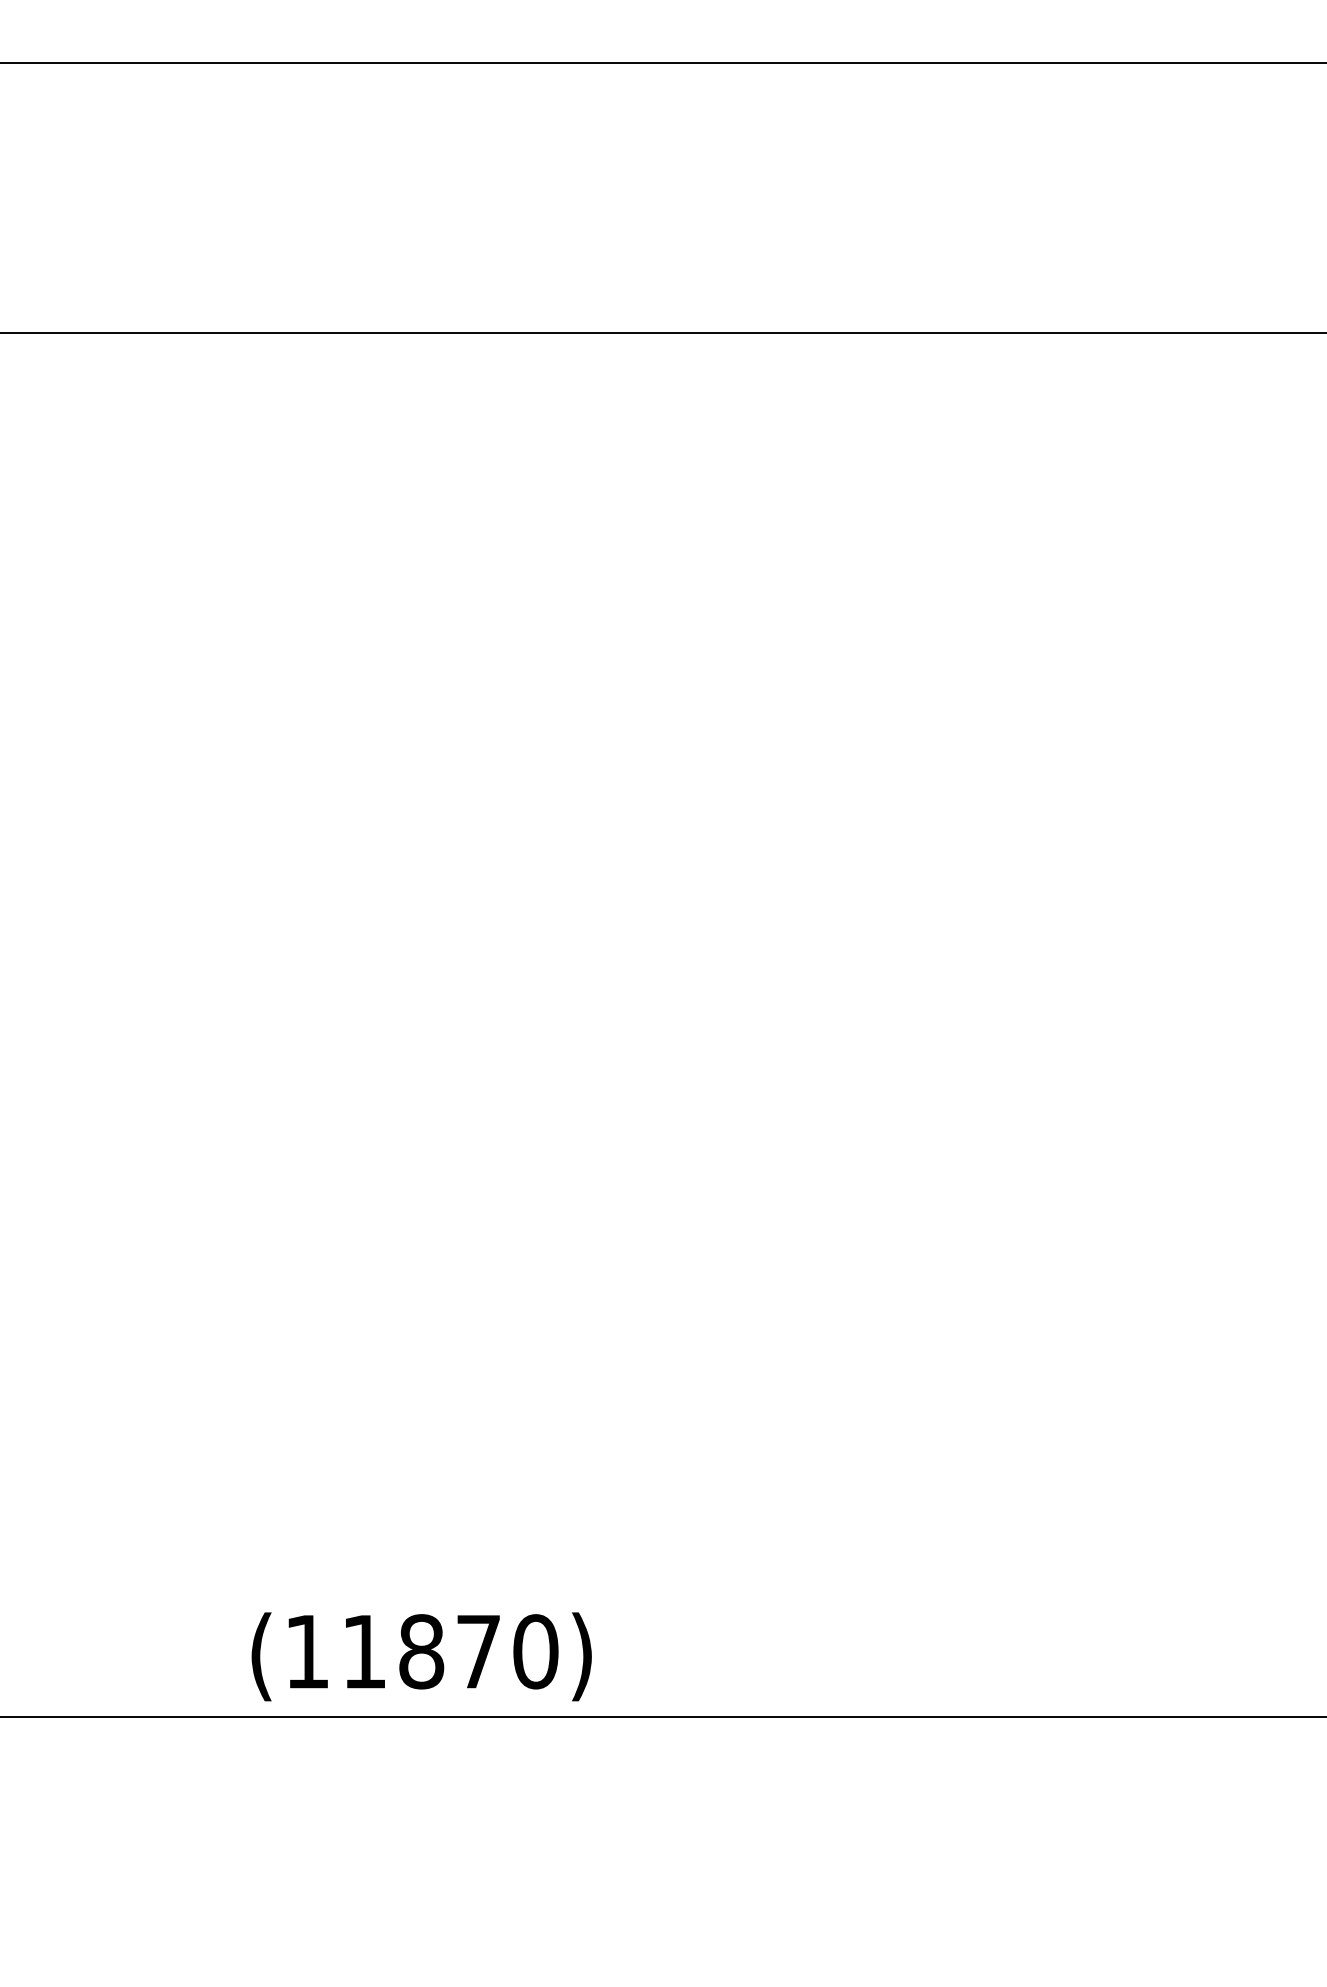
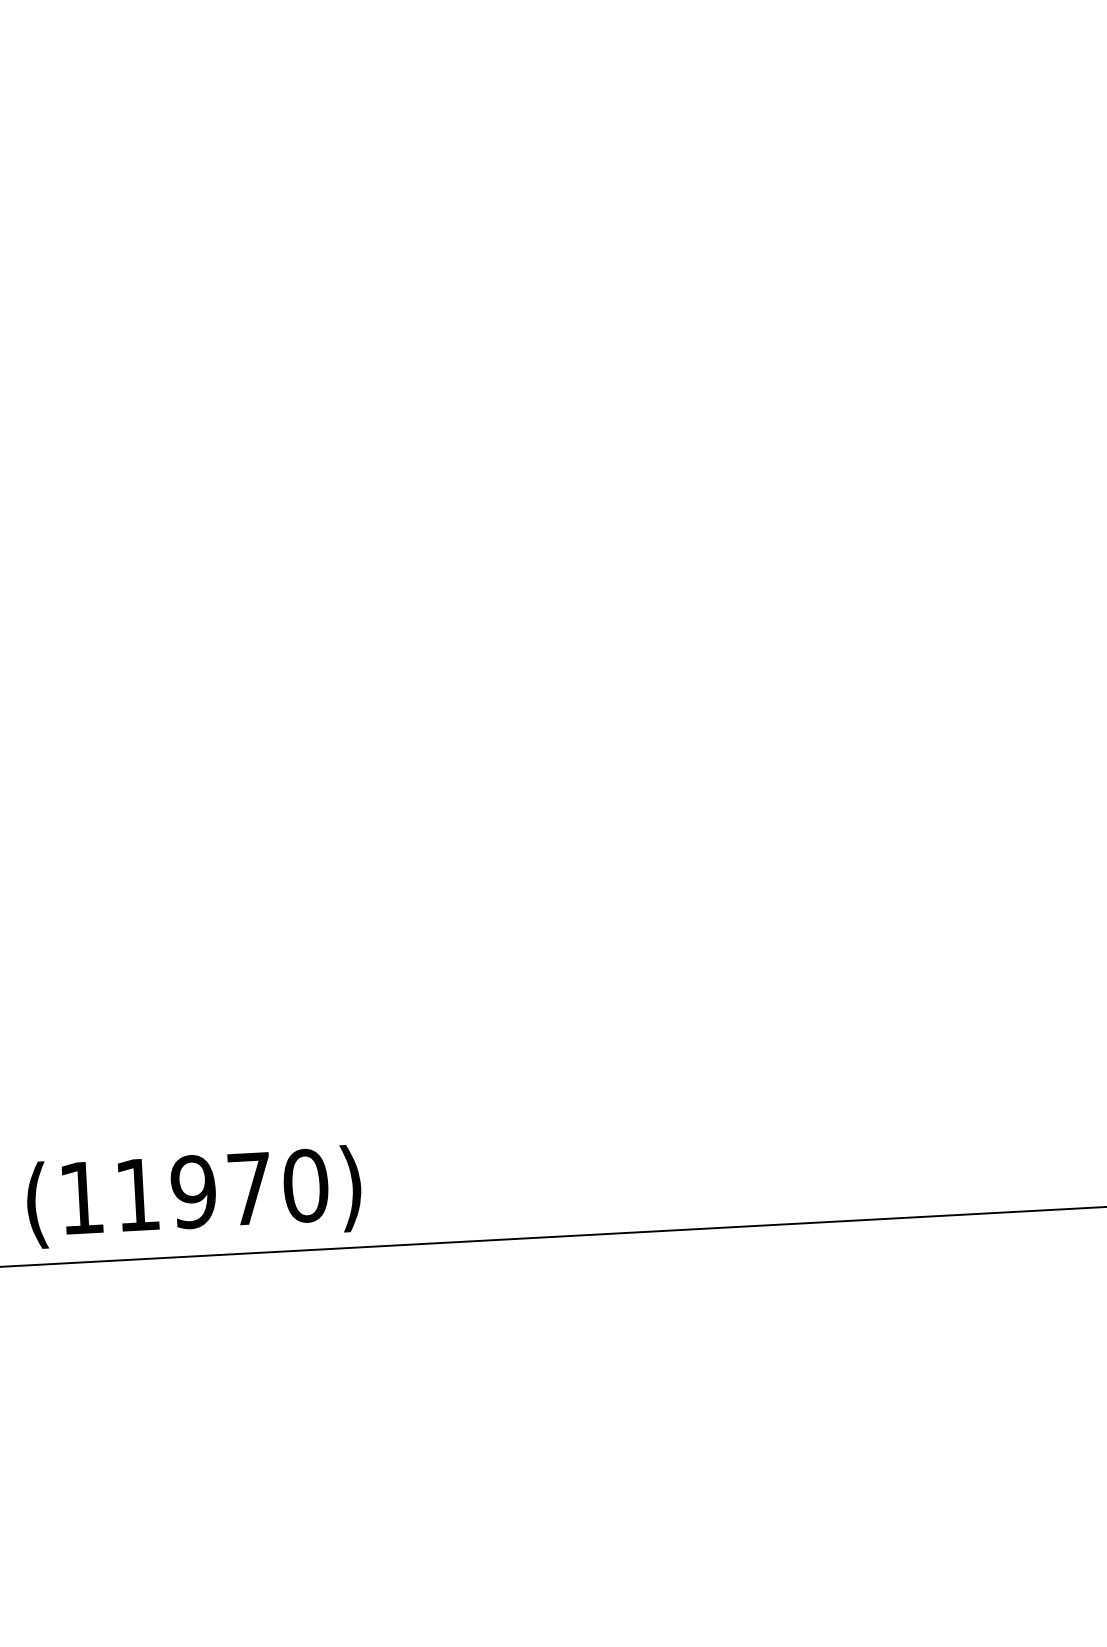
text: (421, 1651) -> (193, 1191), (11870) -> (11970)

